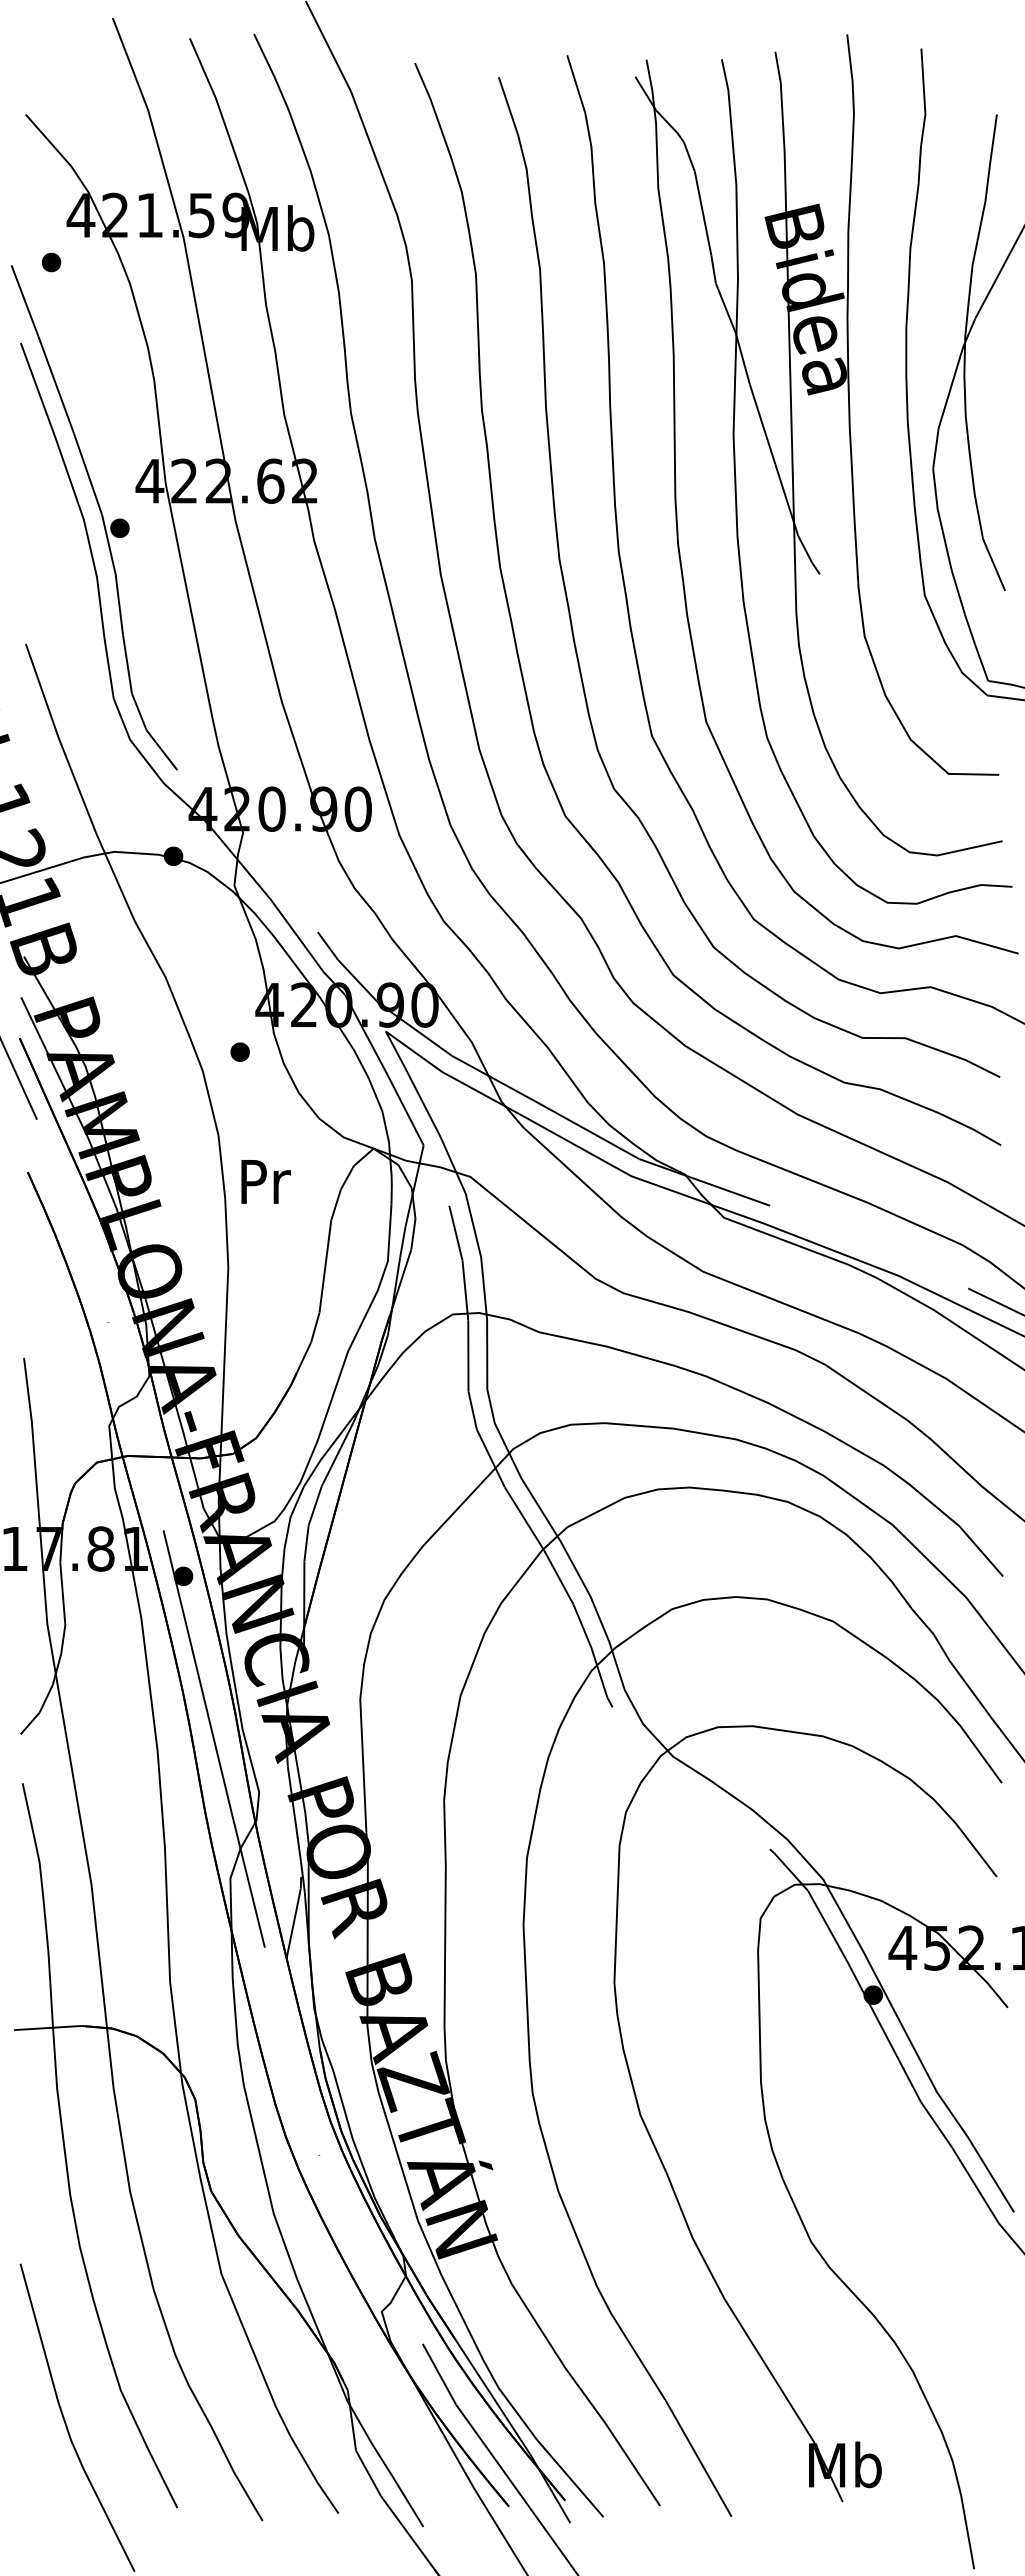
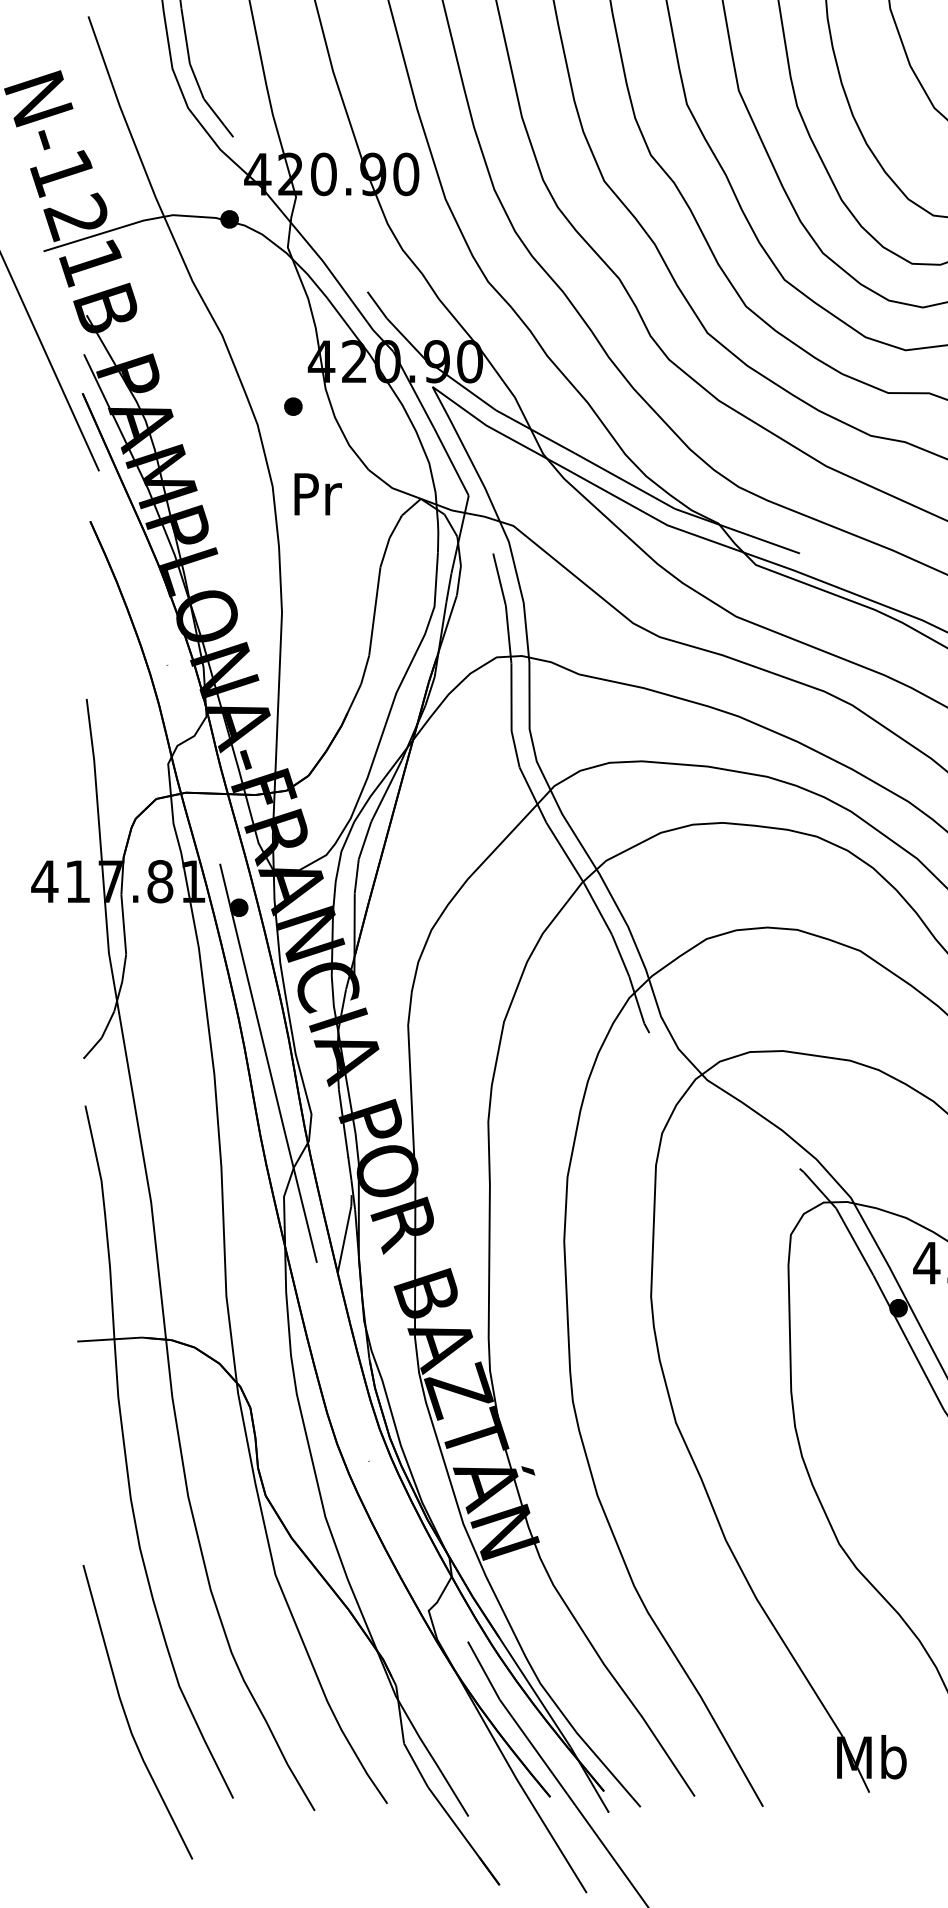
text: (266, 1181) -> (318, 493), moved

